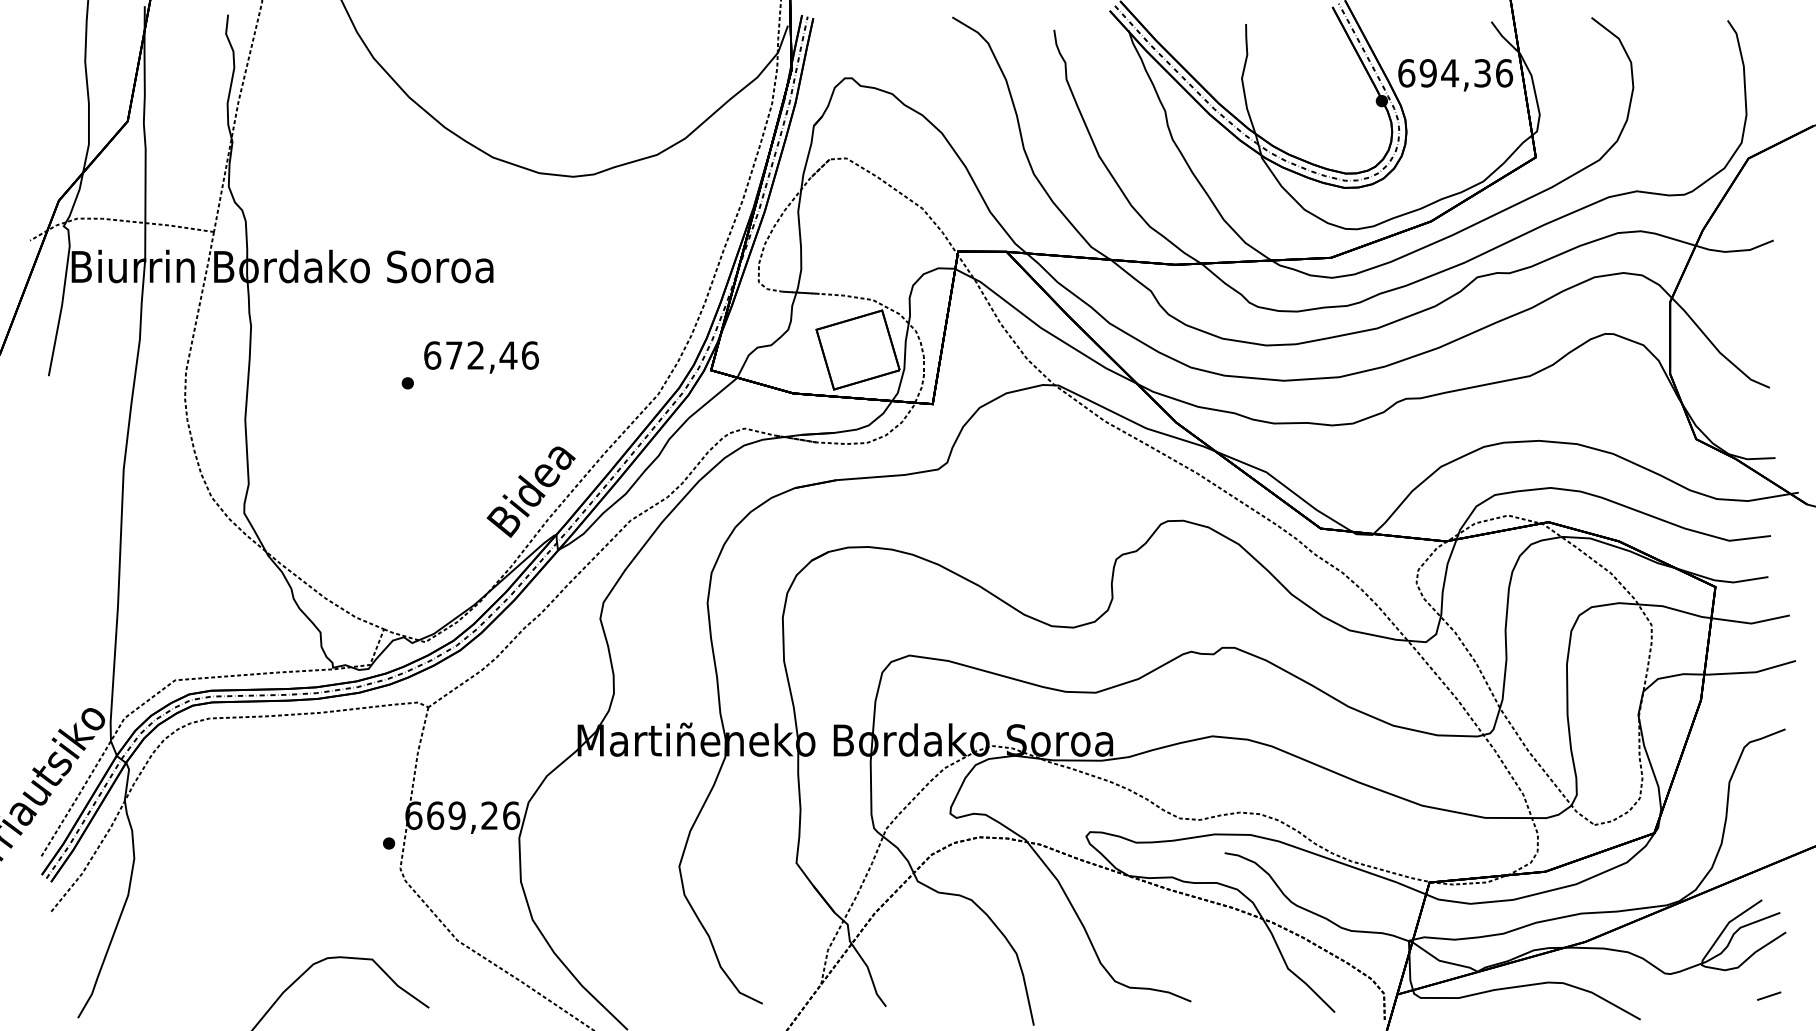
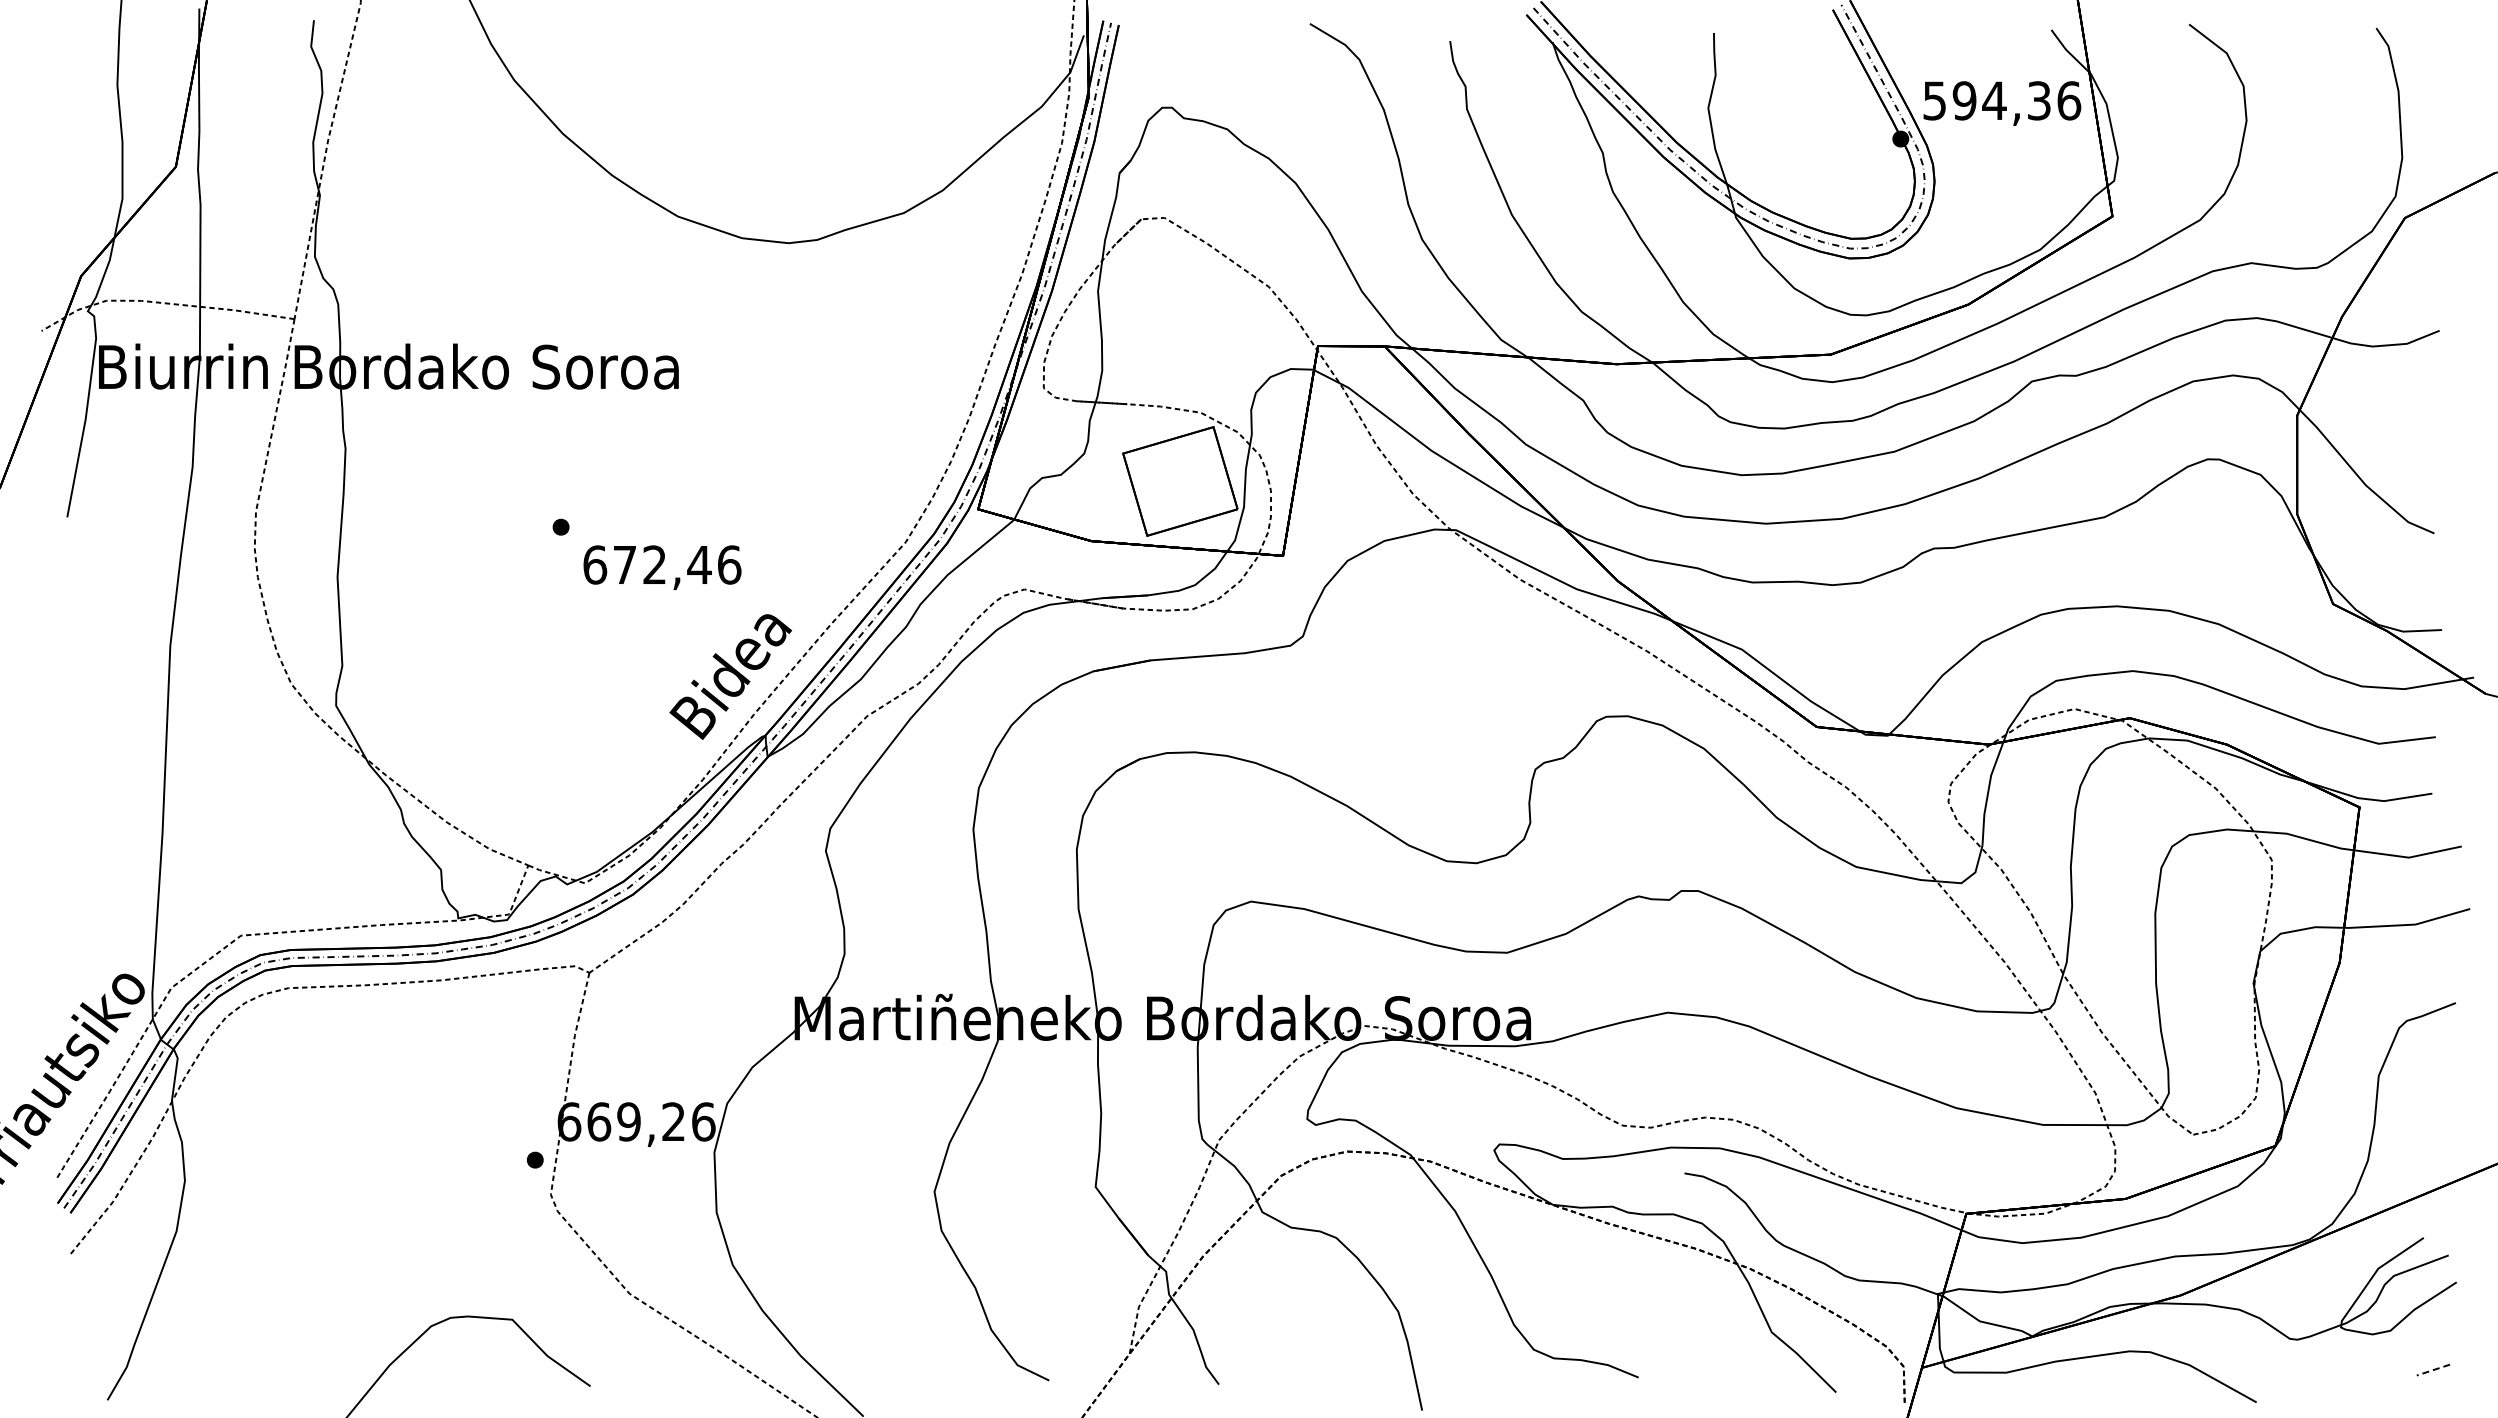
text: (1406, 73) -> (1934, 100), 694,36 -> 594,36
text: (481, 357) -> (662, 567), moved
line: (1768, 996) -> (2432, 1370), solid -> dashed

